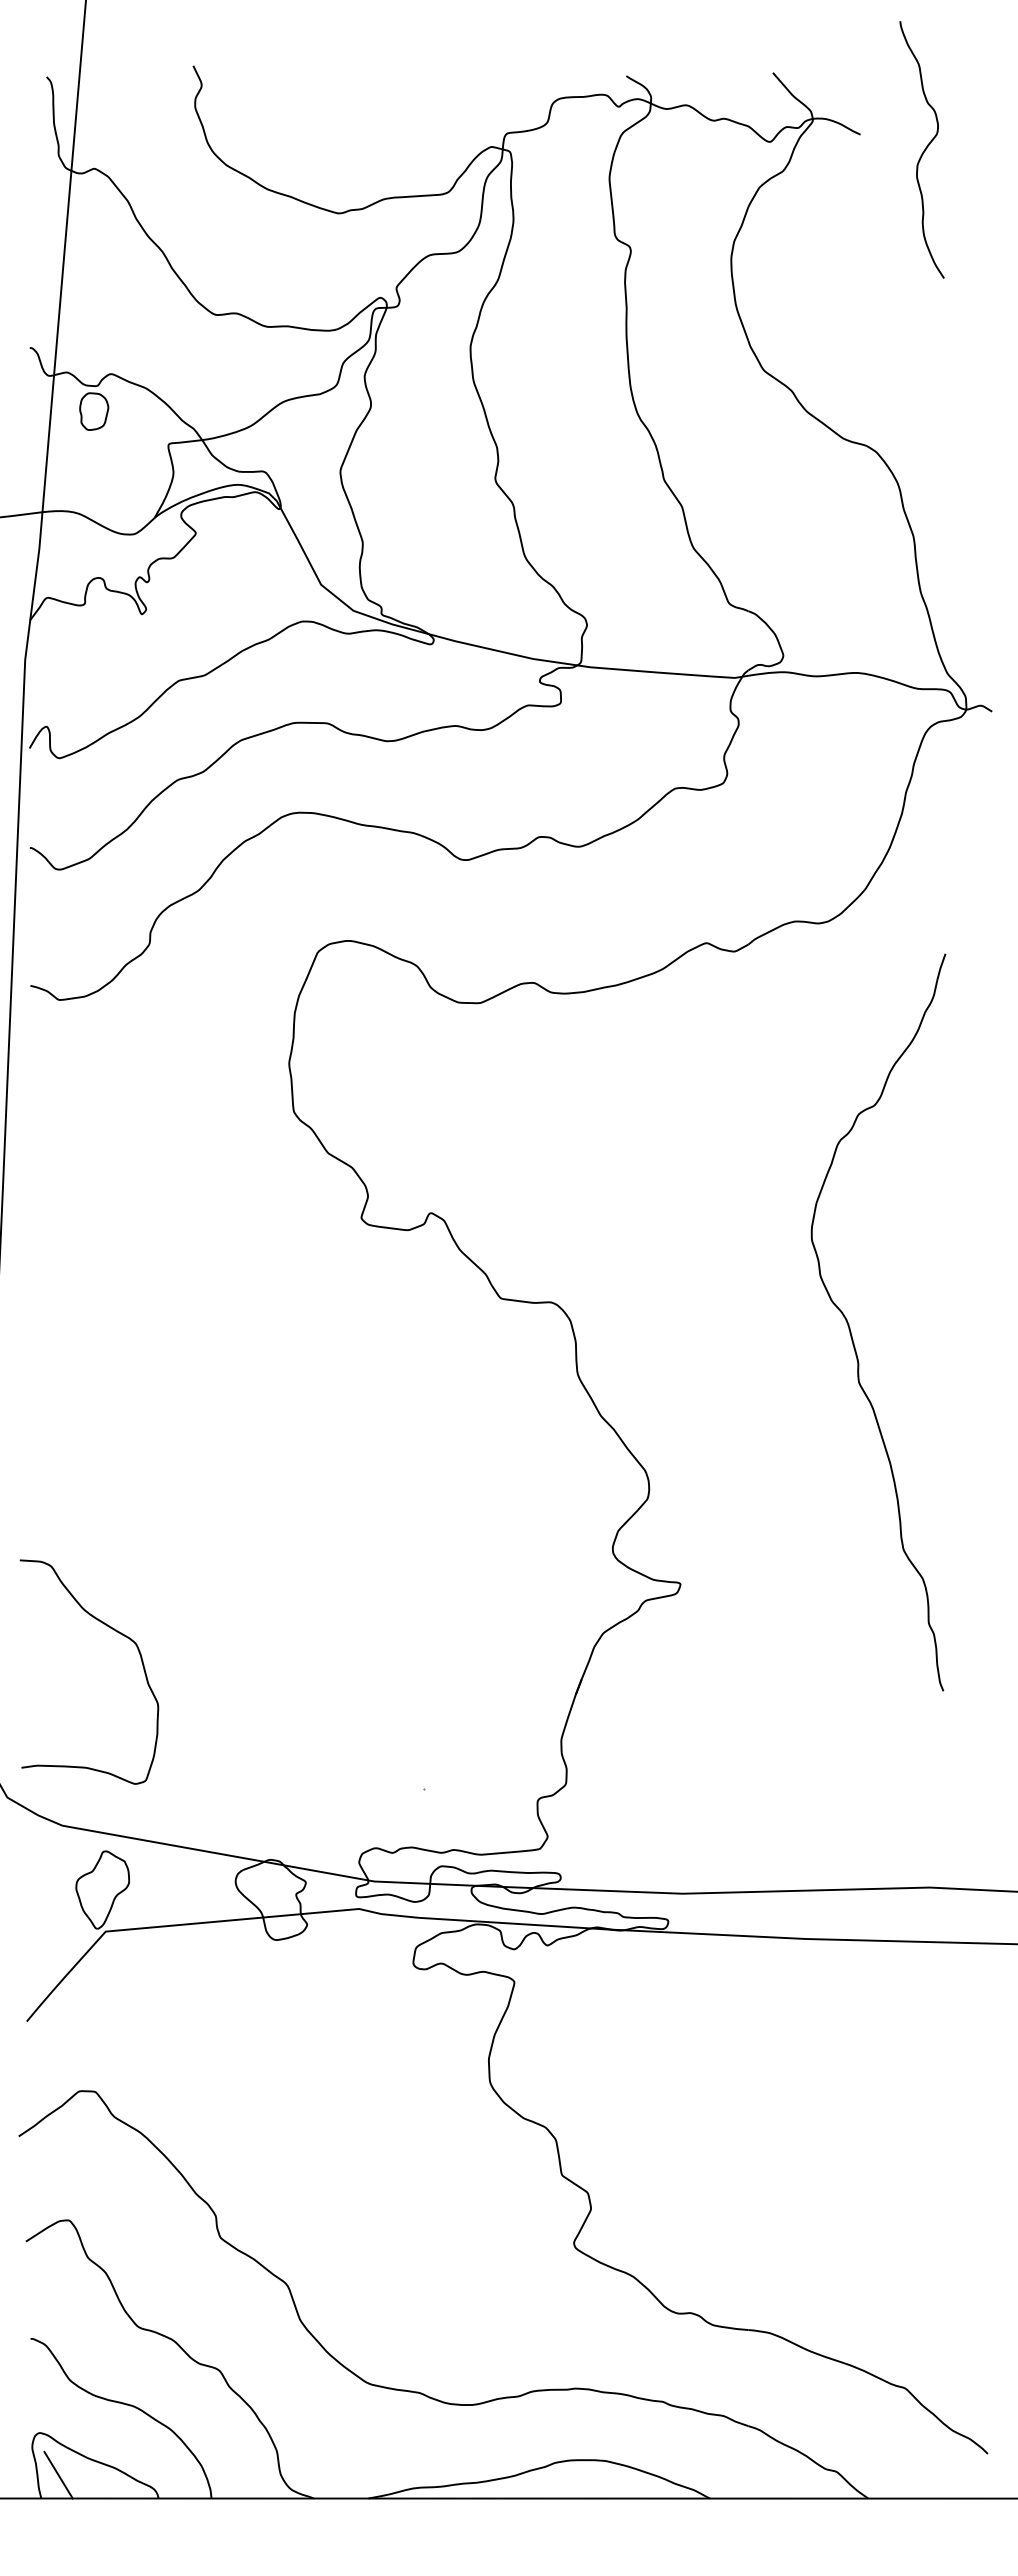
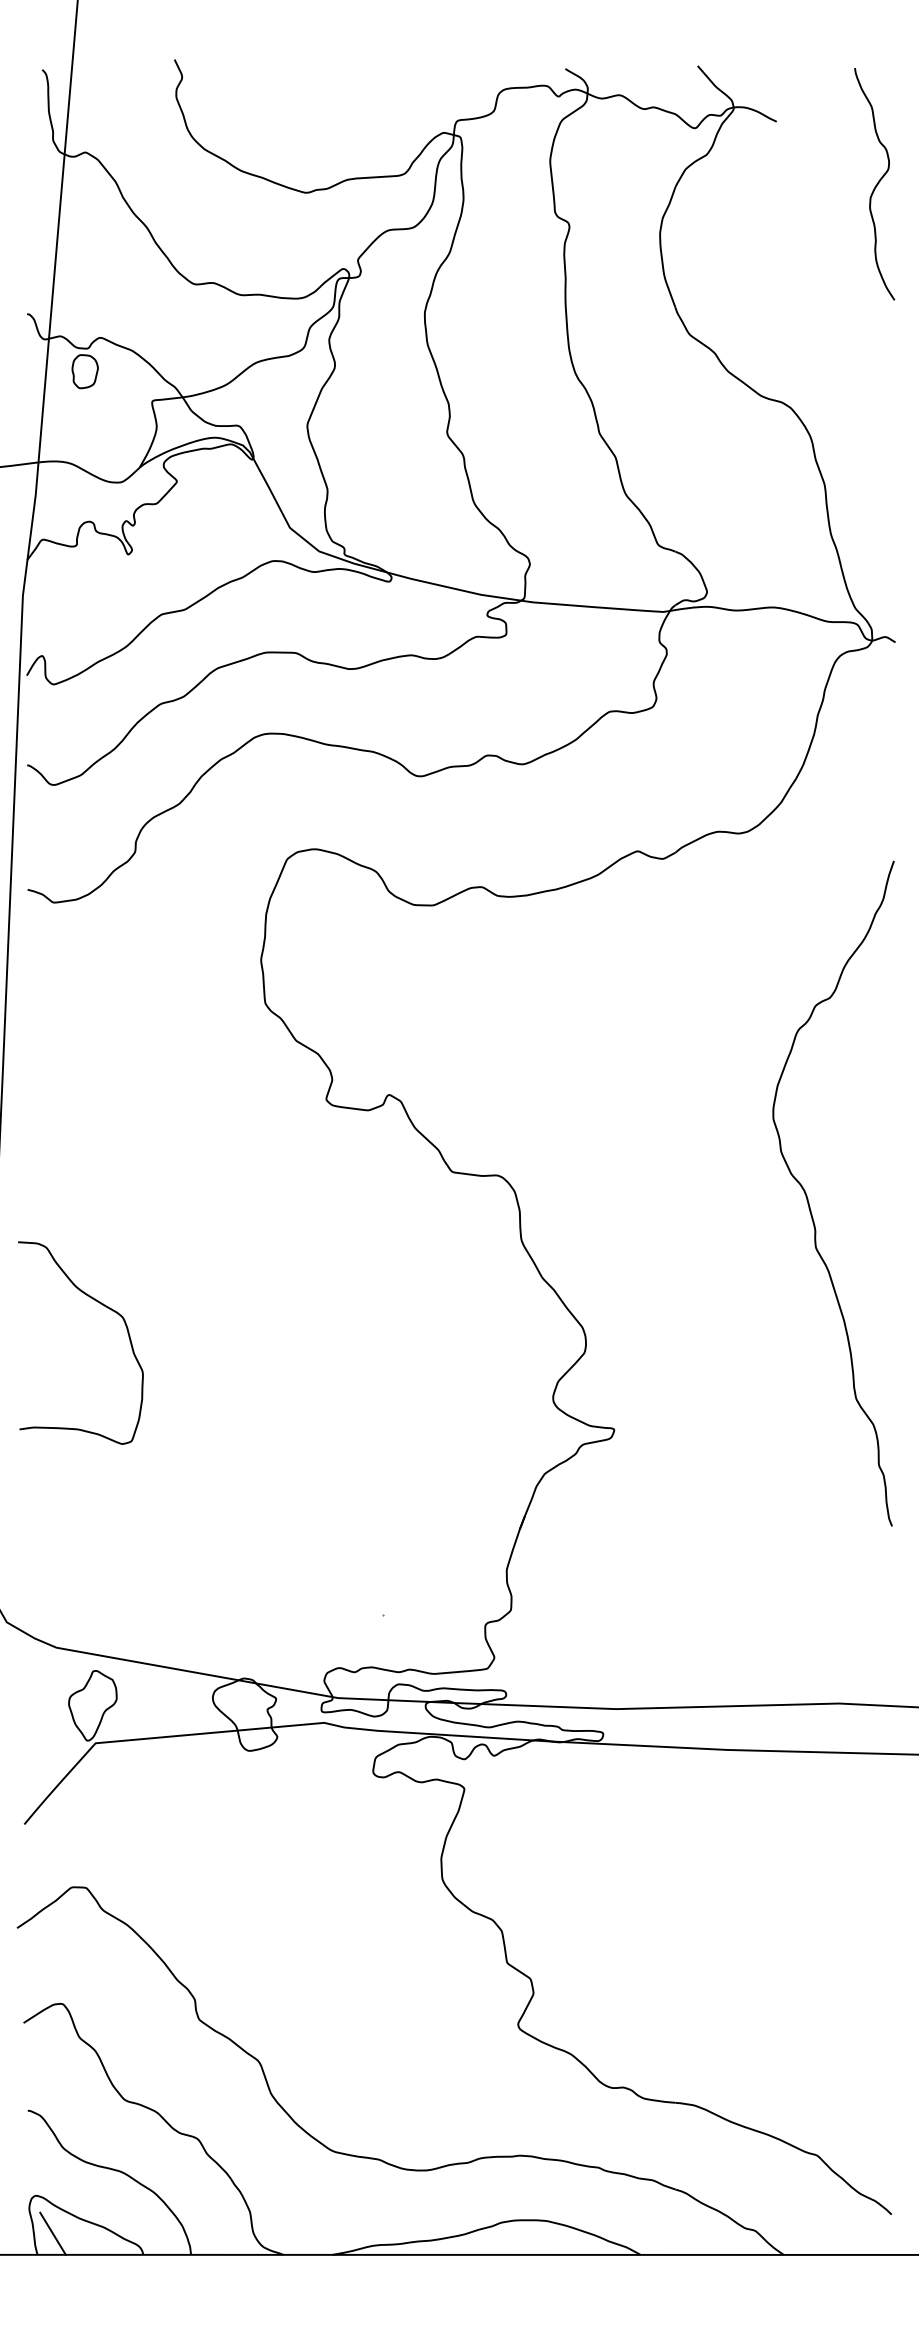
curve: (923, 150) -> (875, 184), moved
curve: (850, 1327) -> (808, 1198), moved
curve: (113, 1630) -> (102, 1305), moved

